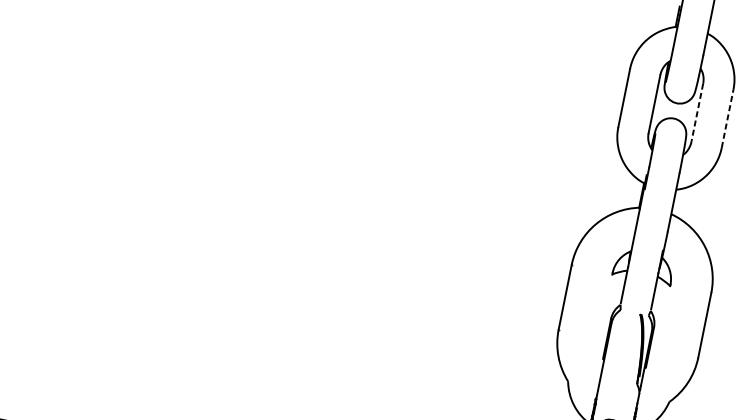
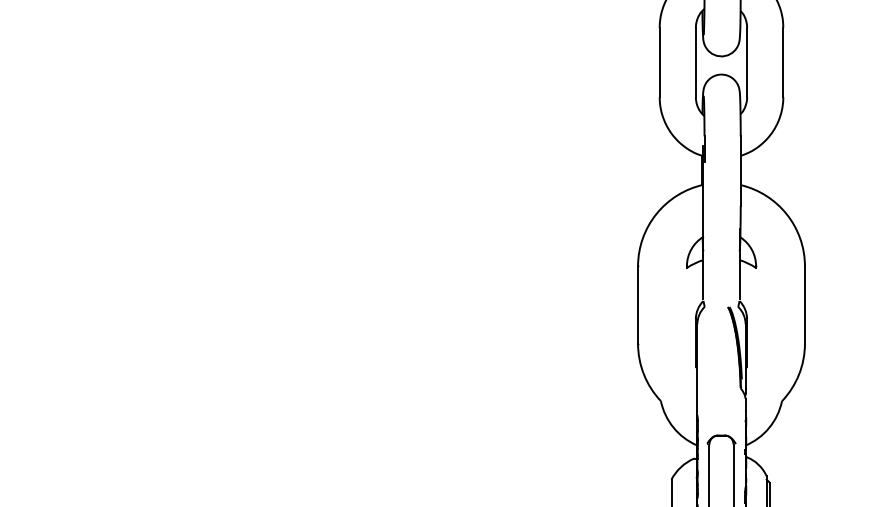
line: (697, 112) -> (747, 62), dashed -> solid
line: (727, 118) -> (783, 62), dashed -> solid

